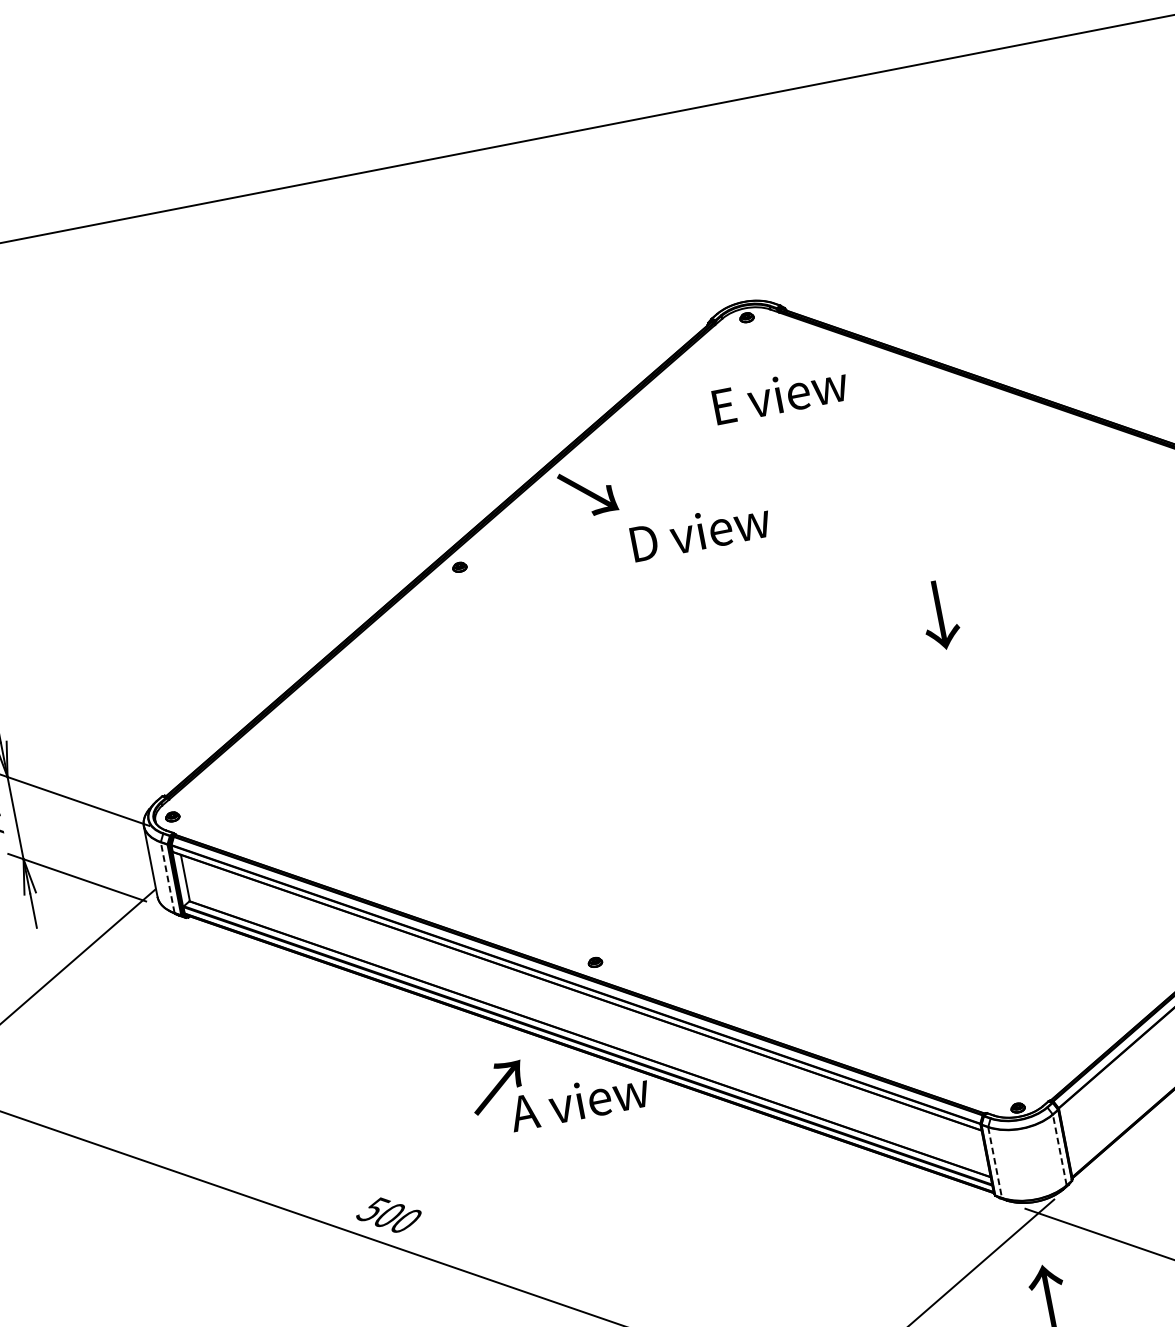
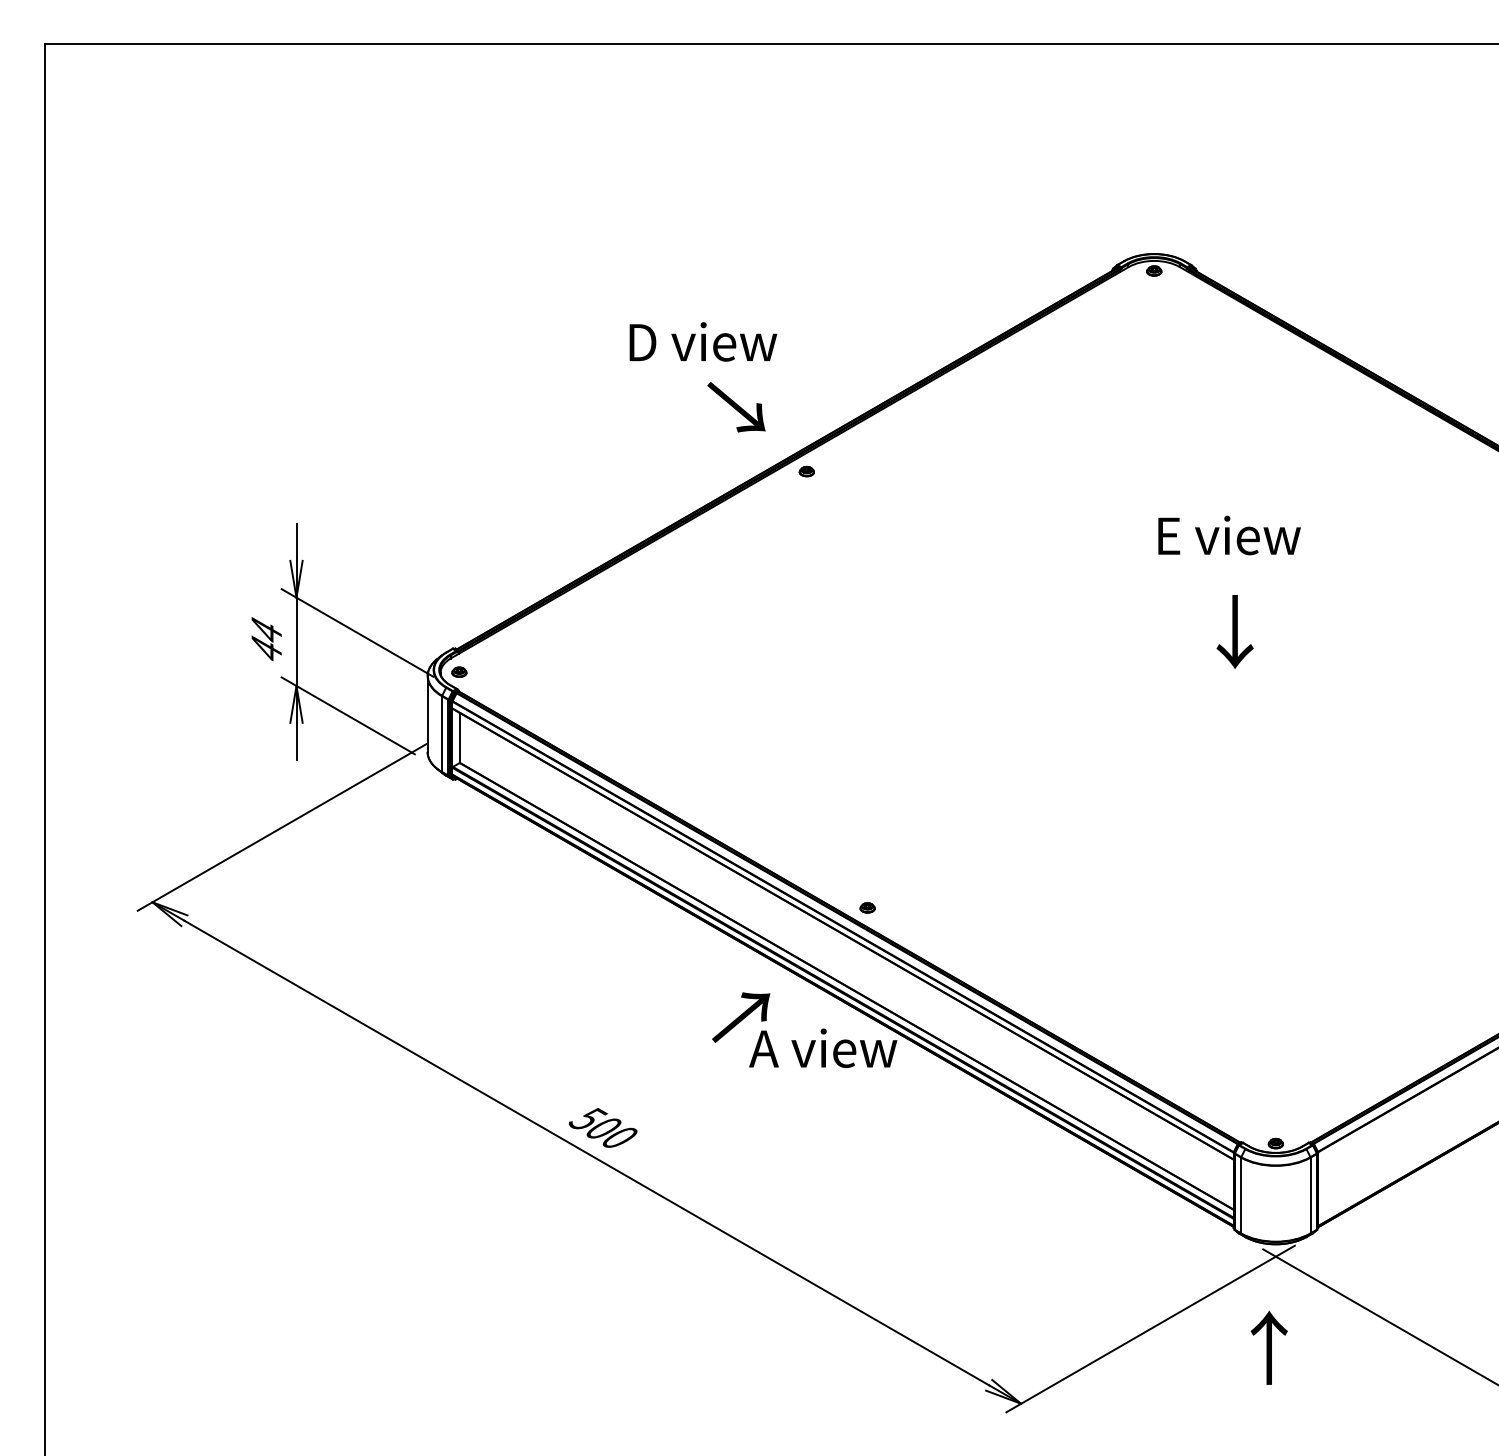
text: (780, 394) -> (1229, 535), moved
text: (587, 492) -> (736, 406), moved
text: (700, 531) -> (703, 341), moved
text: (939, 615) -> (1234, 631), moved
line: (168, 877) -> (442, 734), dashed -> solid
line: (1059, 1150) -> (1310, 1195), dashed -> solid
line: (995, 1162) -> (1241, 1195), dashed -> solid

